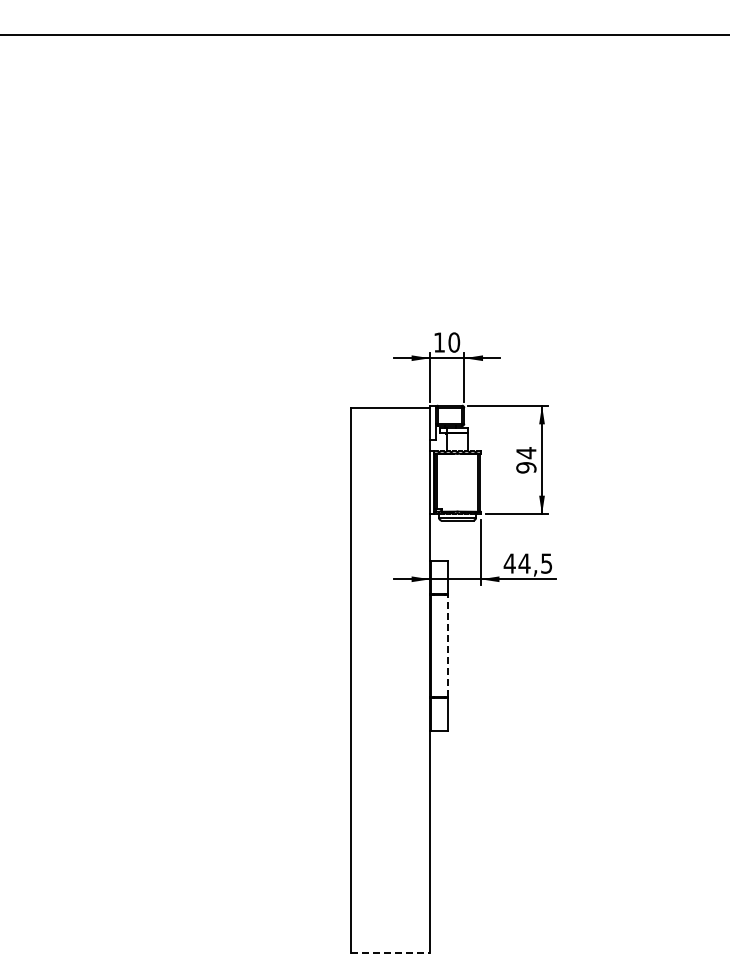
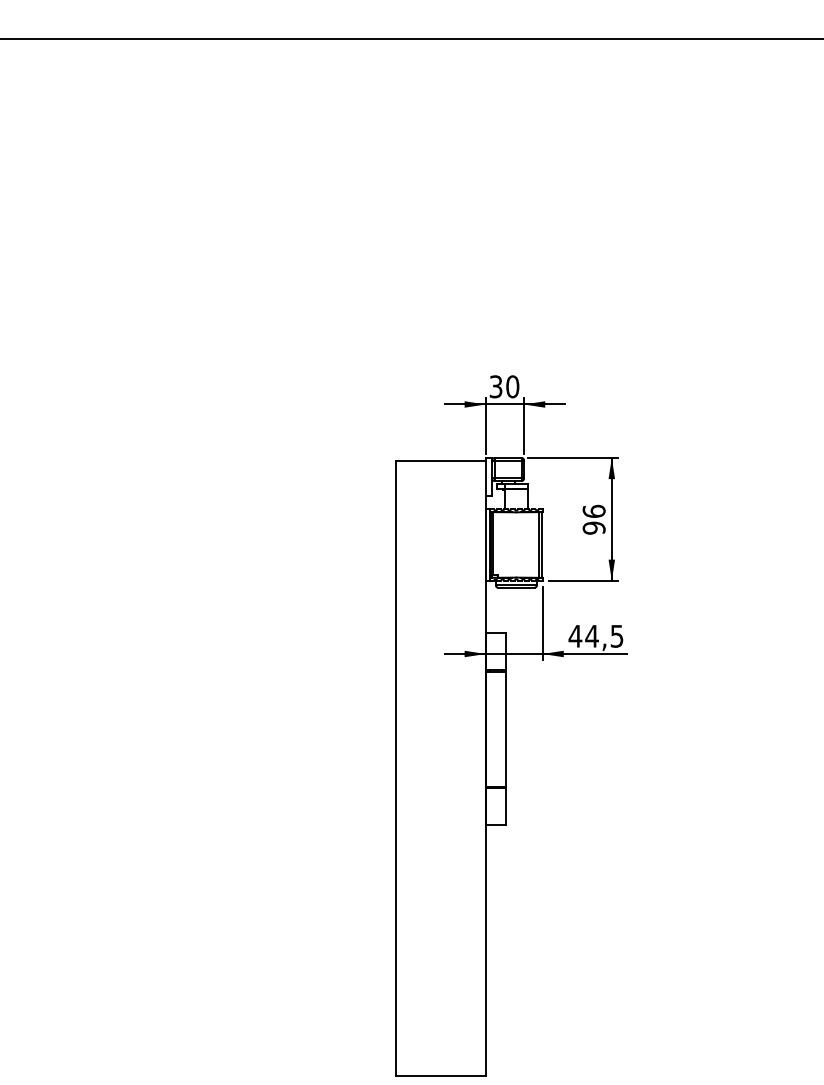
text: (439, 342) -> (496, 386), 10 -> 30
text: (526, 453) -> (594, 512), 94 -> 96
line: (448, 645) -> (506, 728), dashed -> solid
line: (390, 952) -> (440, 1075), dashed -> solid

